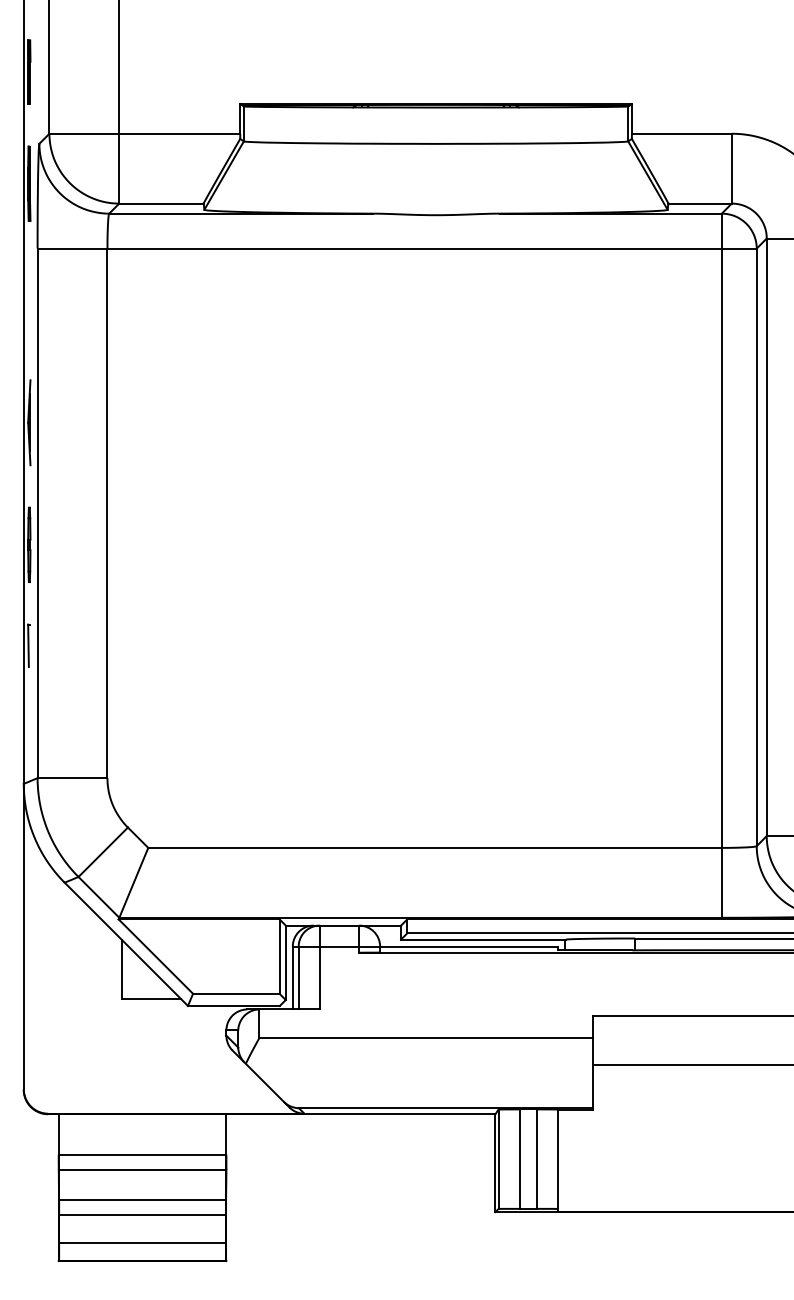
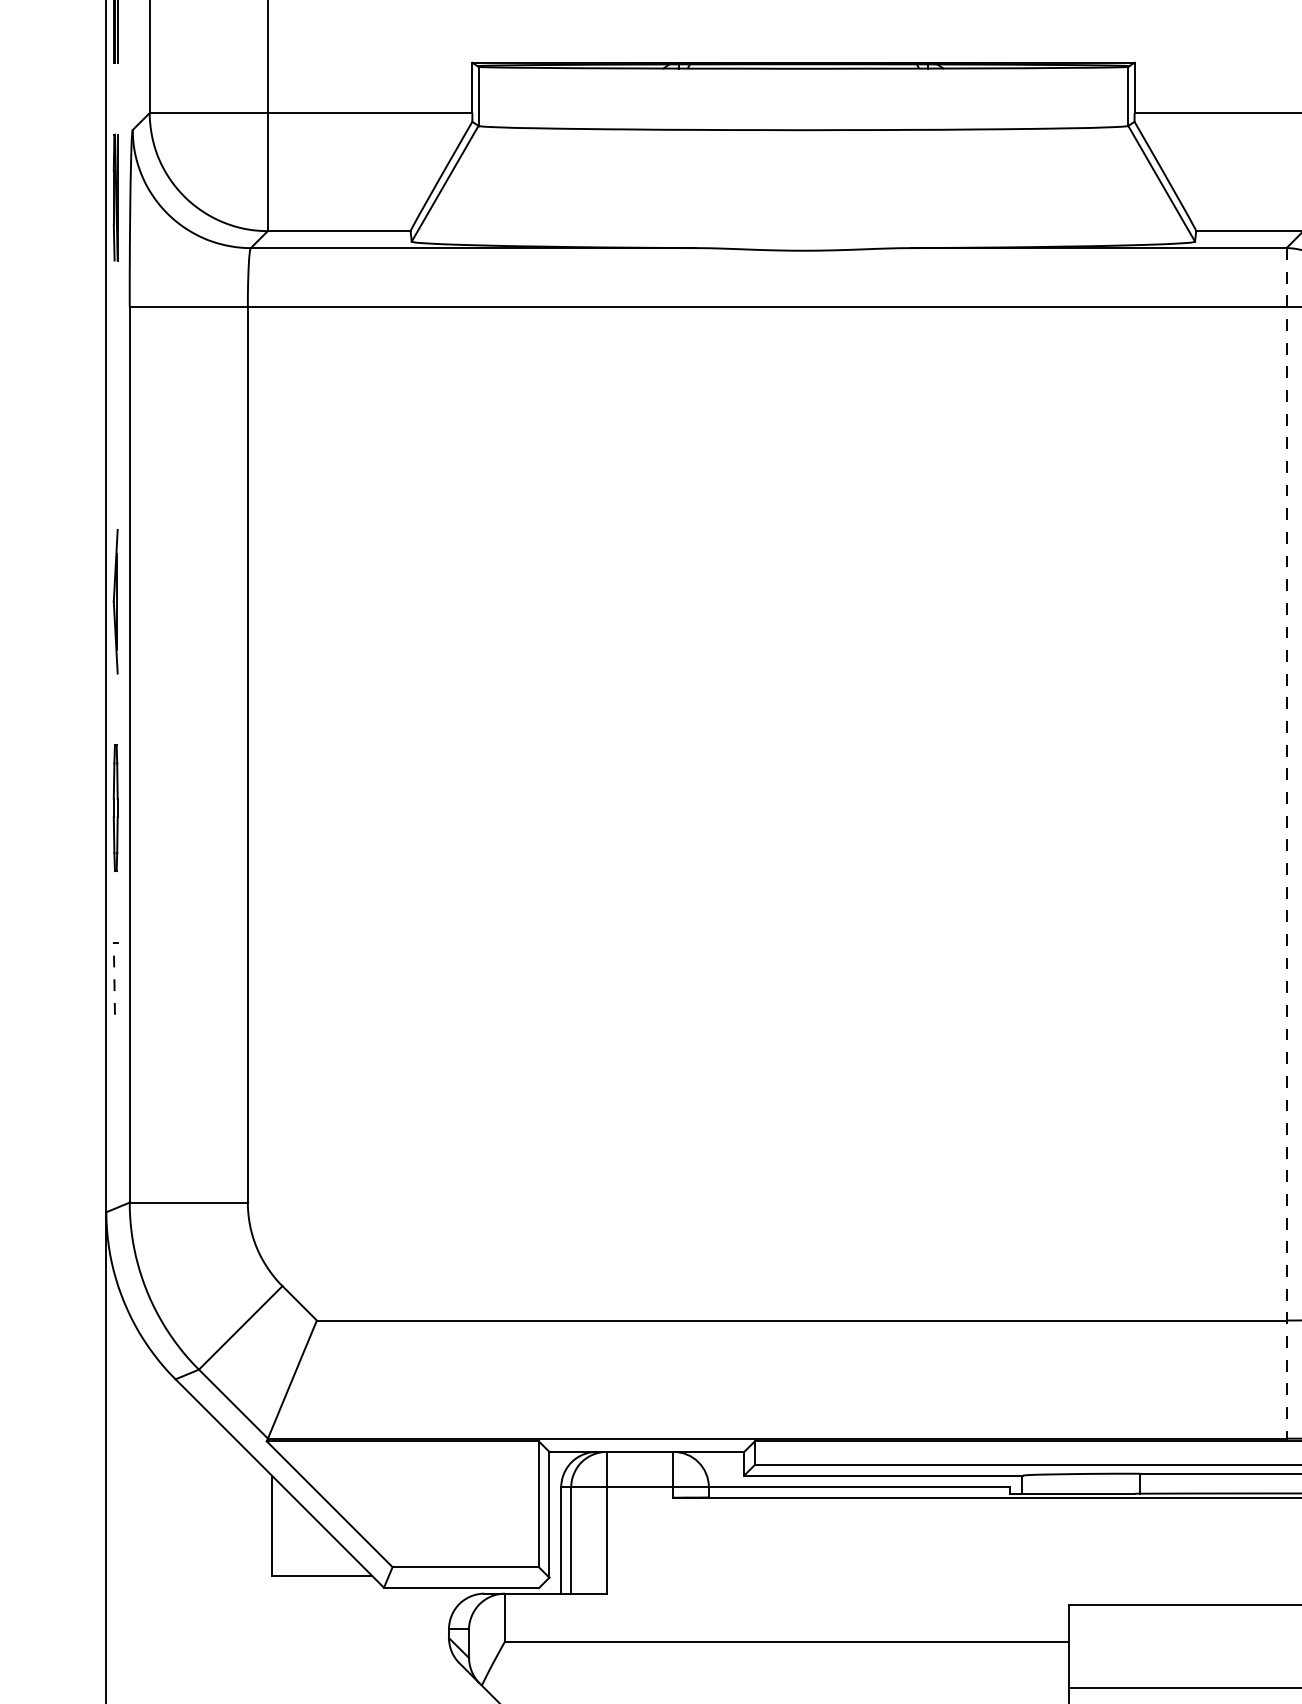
line: (721, 566) -> (1286, 844), solid -> dashed
line: (28, 645) -> (114, 978), solid -> dashed

